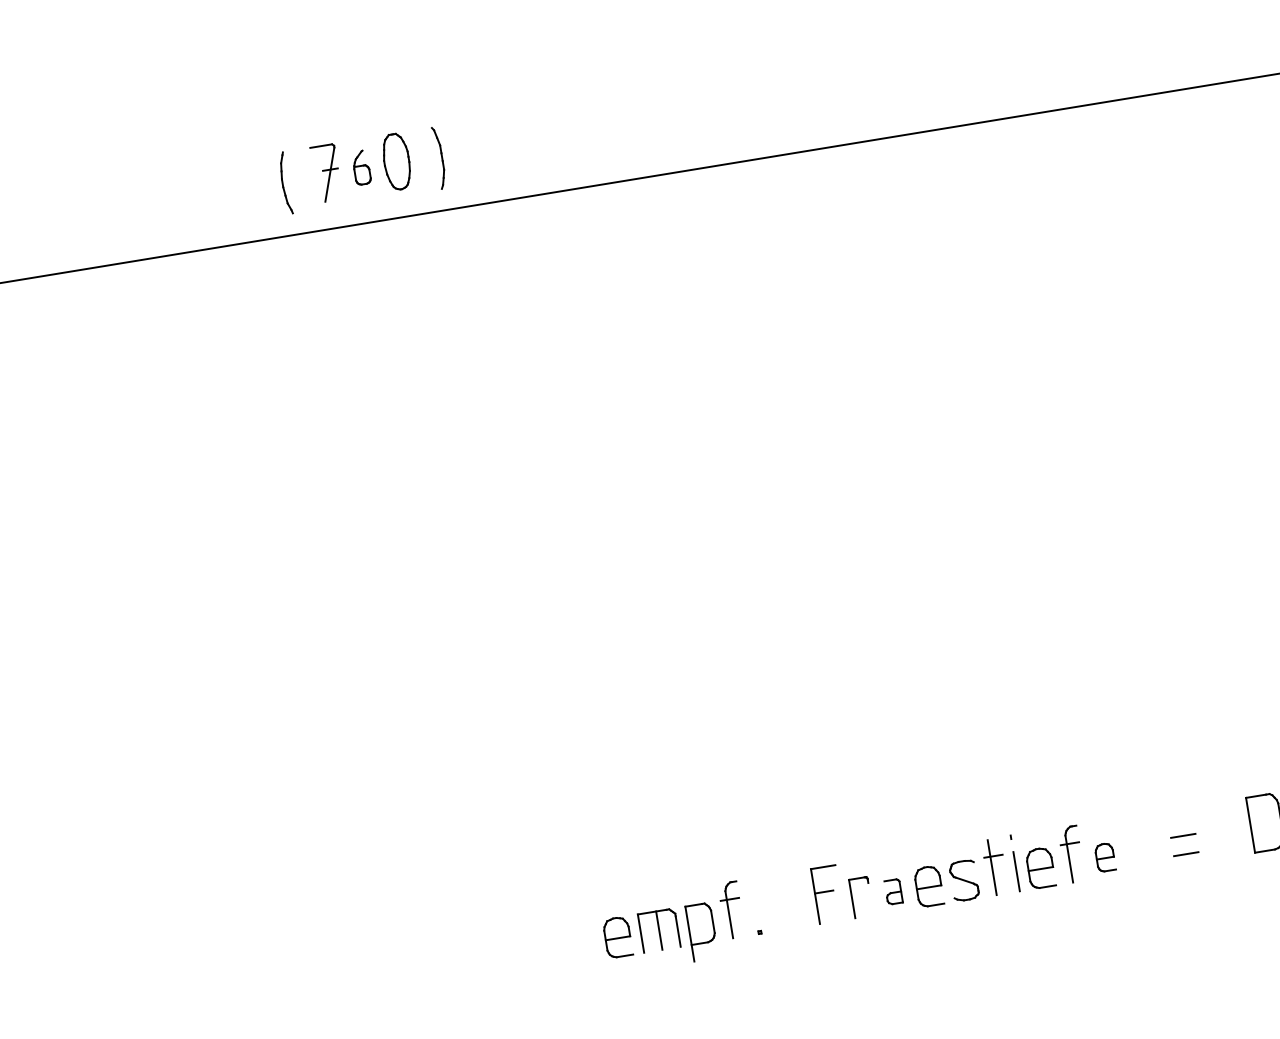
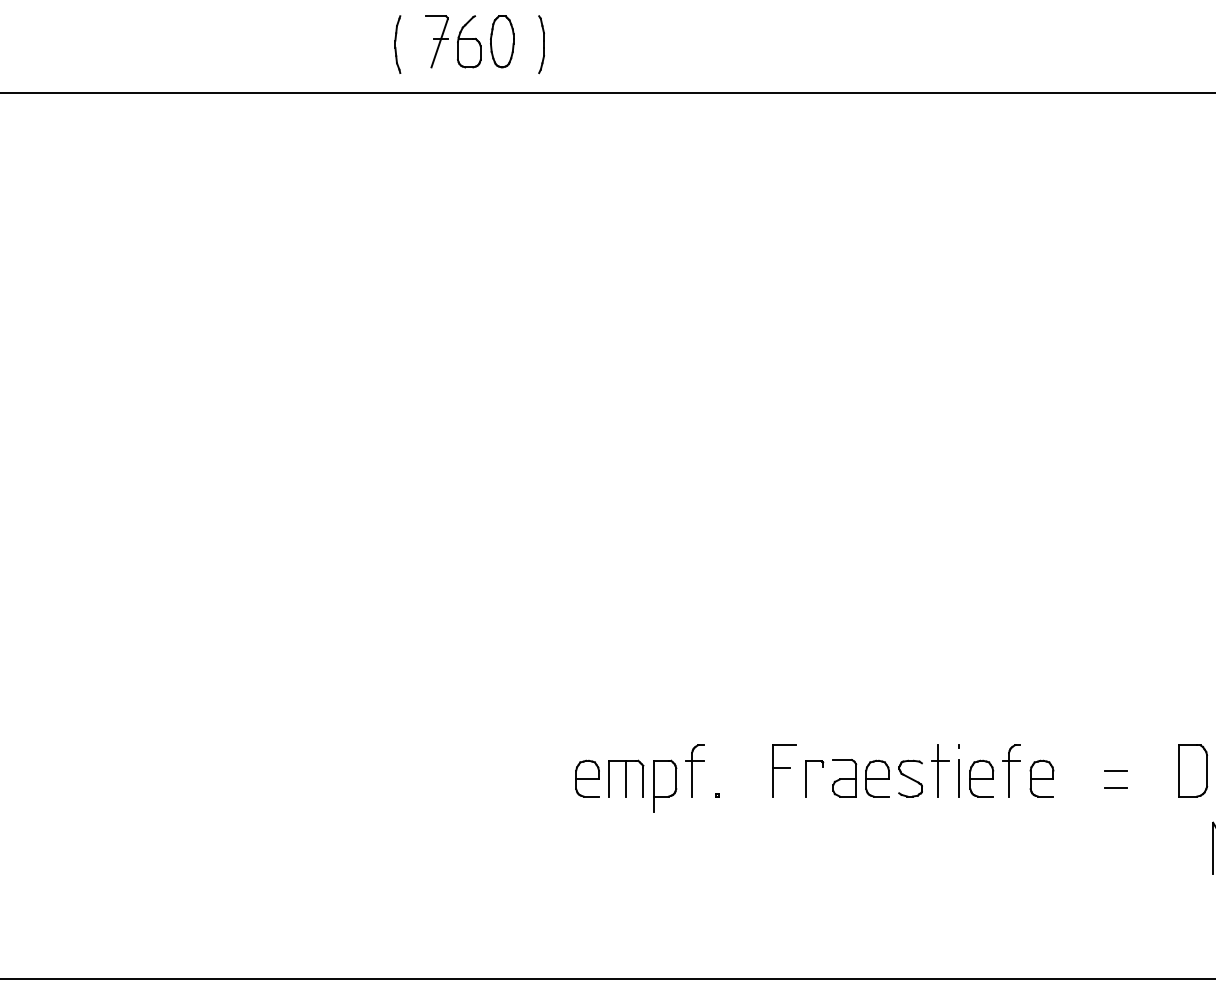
part: (361, 167) -> (469, 41), size x1.67
part: (1104, 857) -> (1041, 778), size x1.43
part: (893, 892) -> (844, 778), size x1.67

